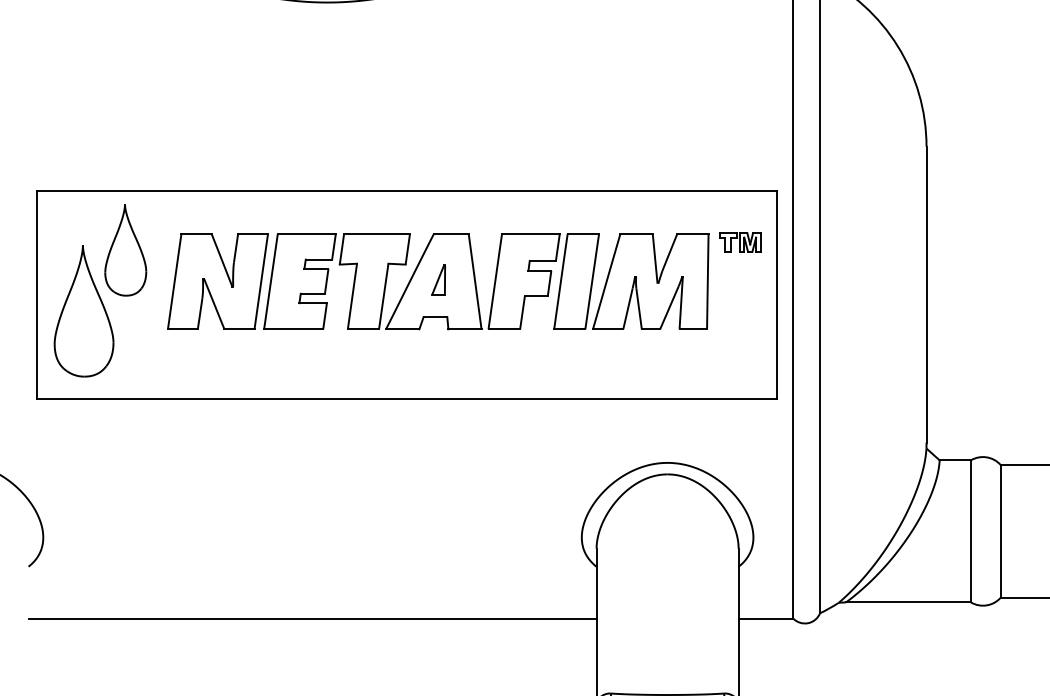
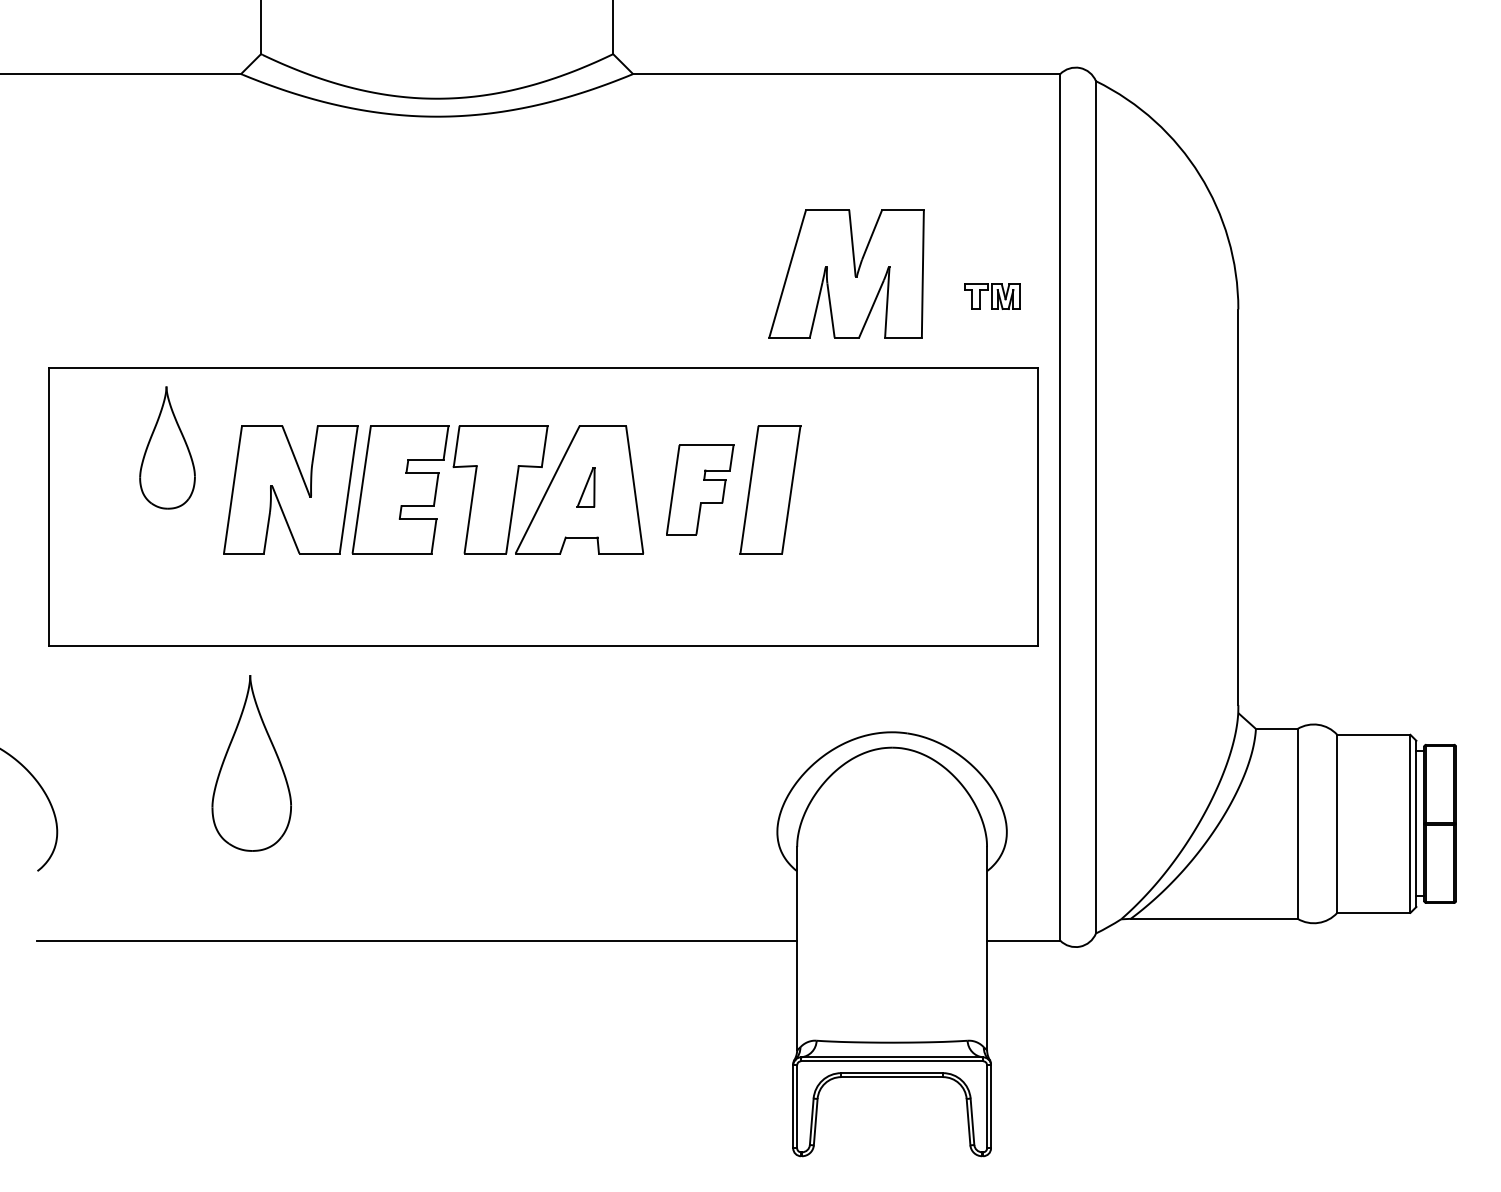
part: (740, 242) -> (992, 296), moved
part: (523, 281) -> (699, 489), size x0.7
part: (650, 281) -> (846, 273), moved
part: (83, 311) -> (251, 763), moved

